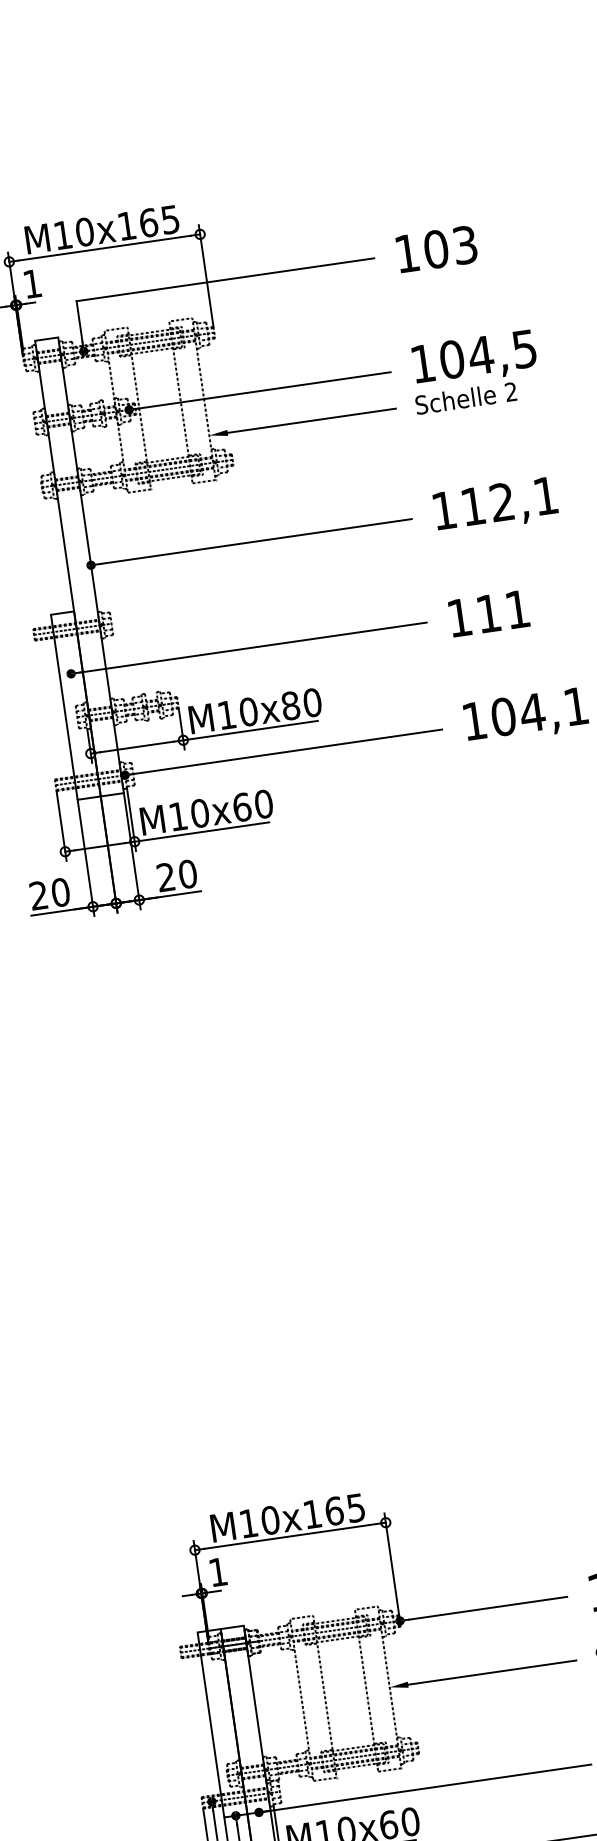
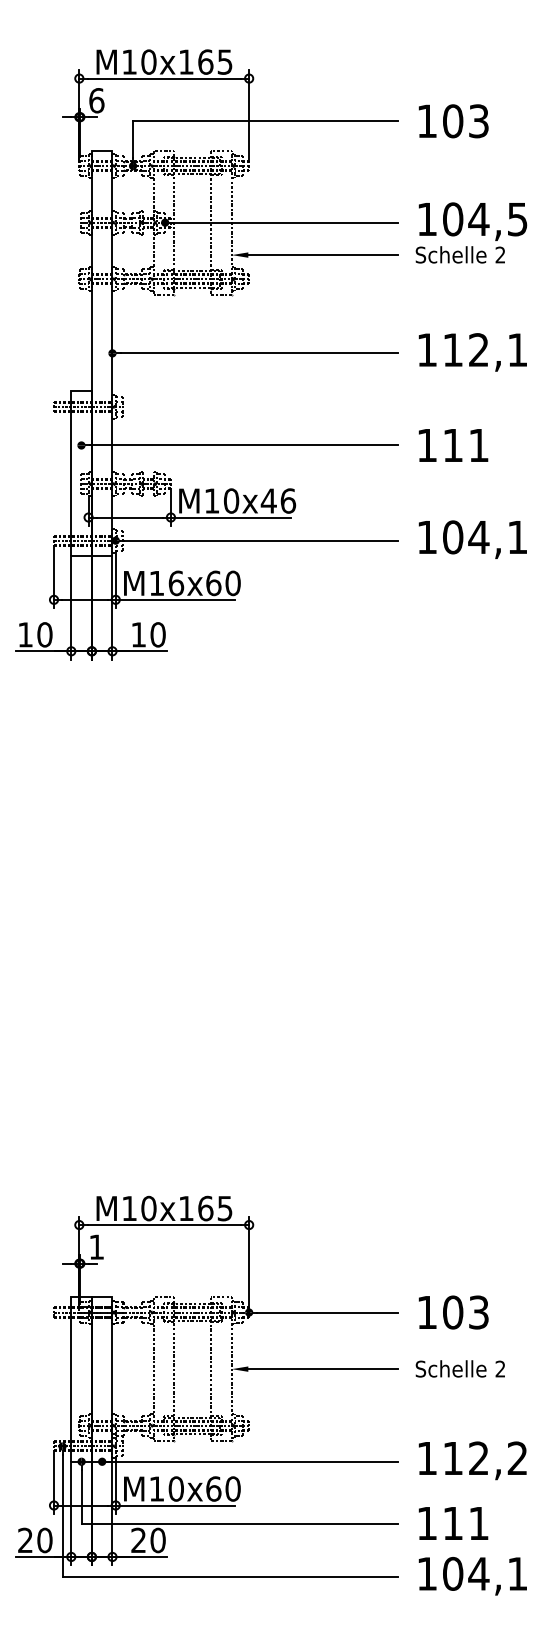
text: (32, 283) -> (96, 100), 1 -> 6
text: (301, 703) -> (278, 500), M10x80 -> M10x46
text: (200, 812) -> (176, 582), M10x60 -> M16x60
text: (165, 876) -> (138, 634), 20 -> 10
text: (38, 895) -> (25, 634), 20 -> 10

